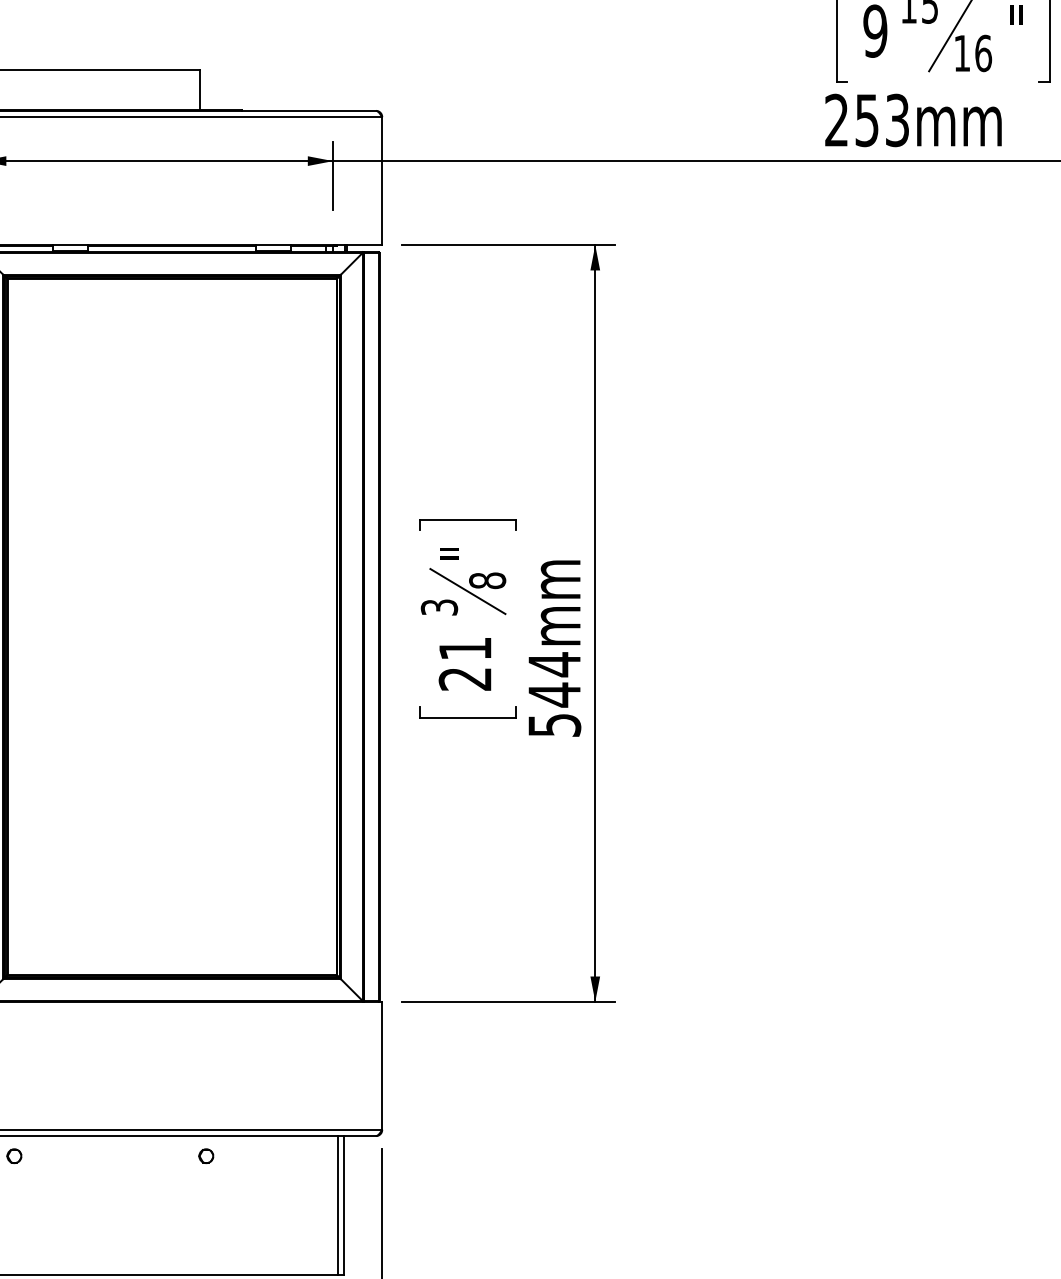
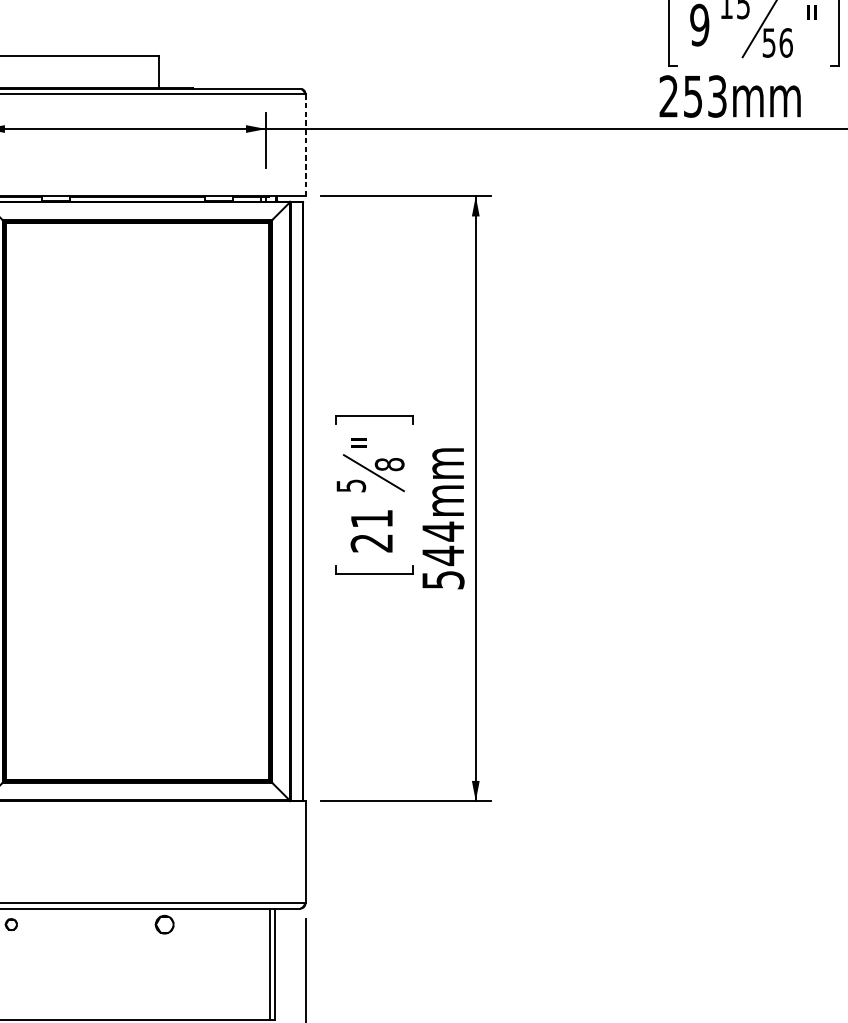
text: (961, 53) -> (768, 42), 16 -> 56
line: (382, 181) -> (305, 145), solid -> dashed
text: (438, 607) -> (350, 485), 3 -> 5
part: (206, 1155) -> (164, 924), size x1.6

